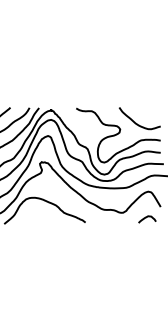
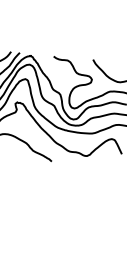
curve: (146, 218) -> (107, 163), removed

